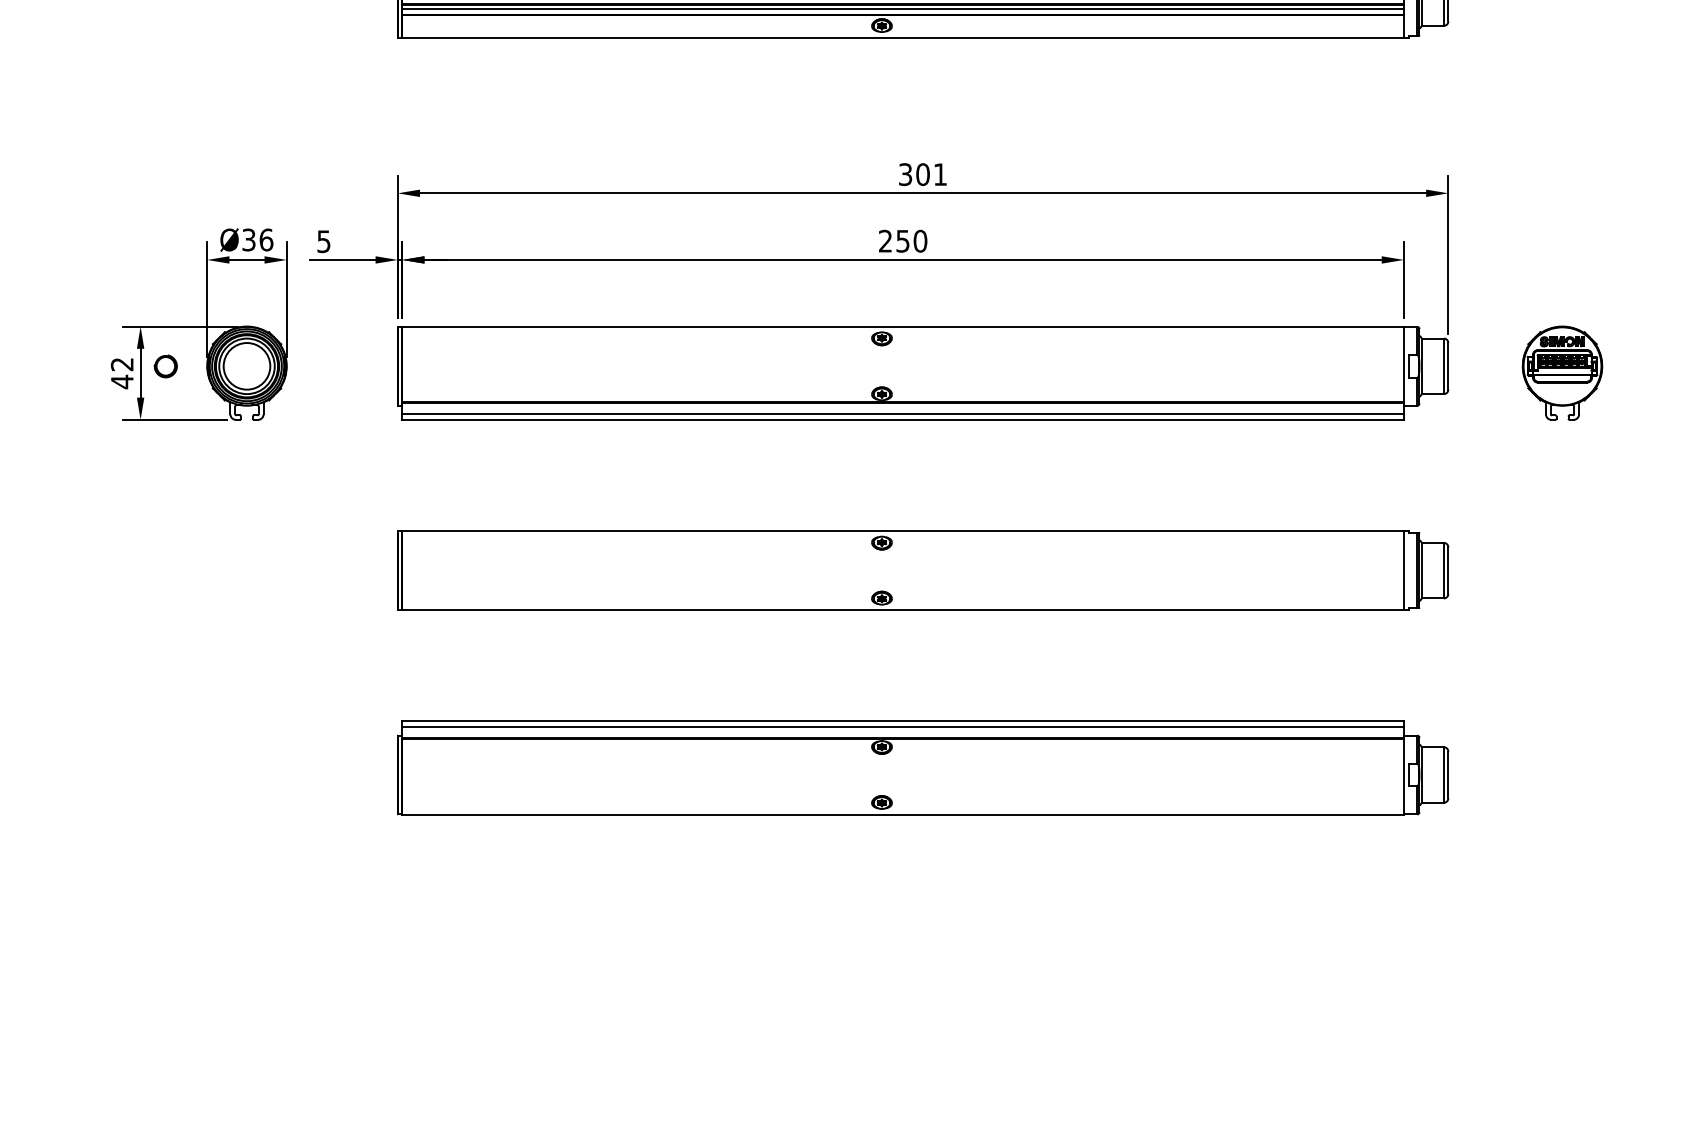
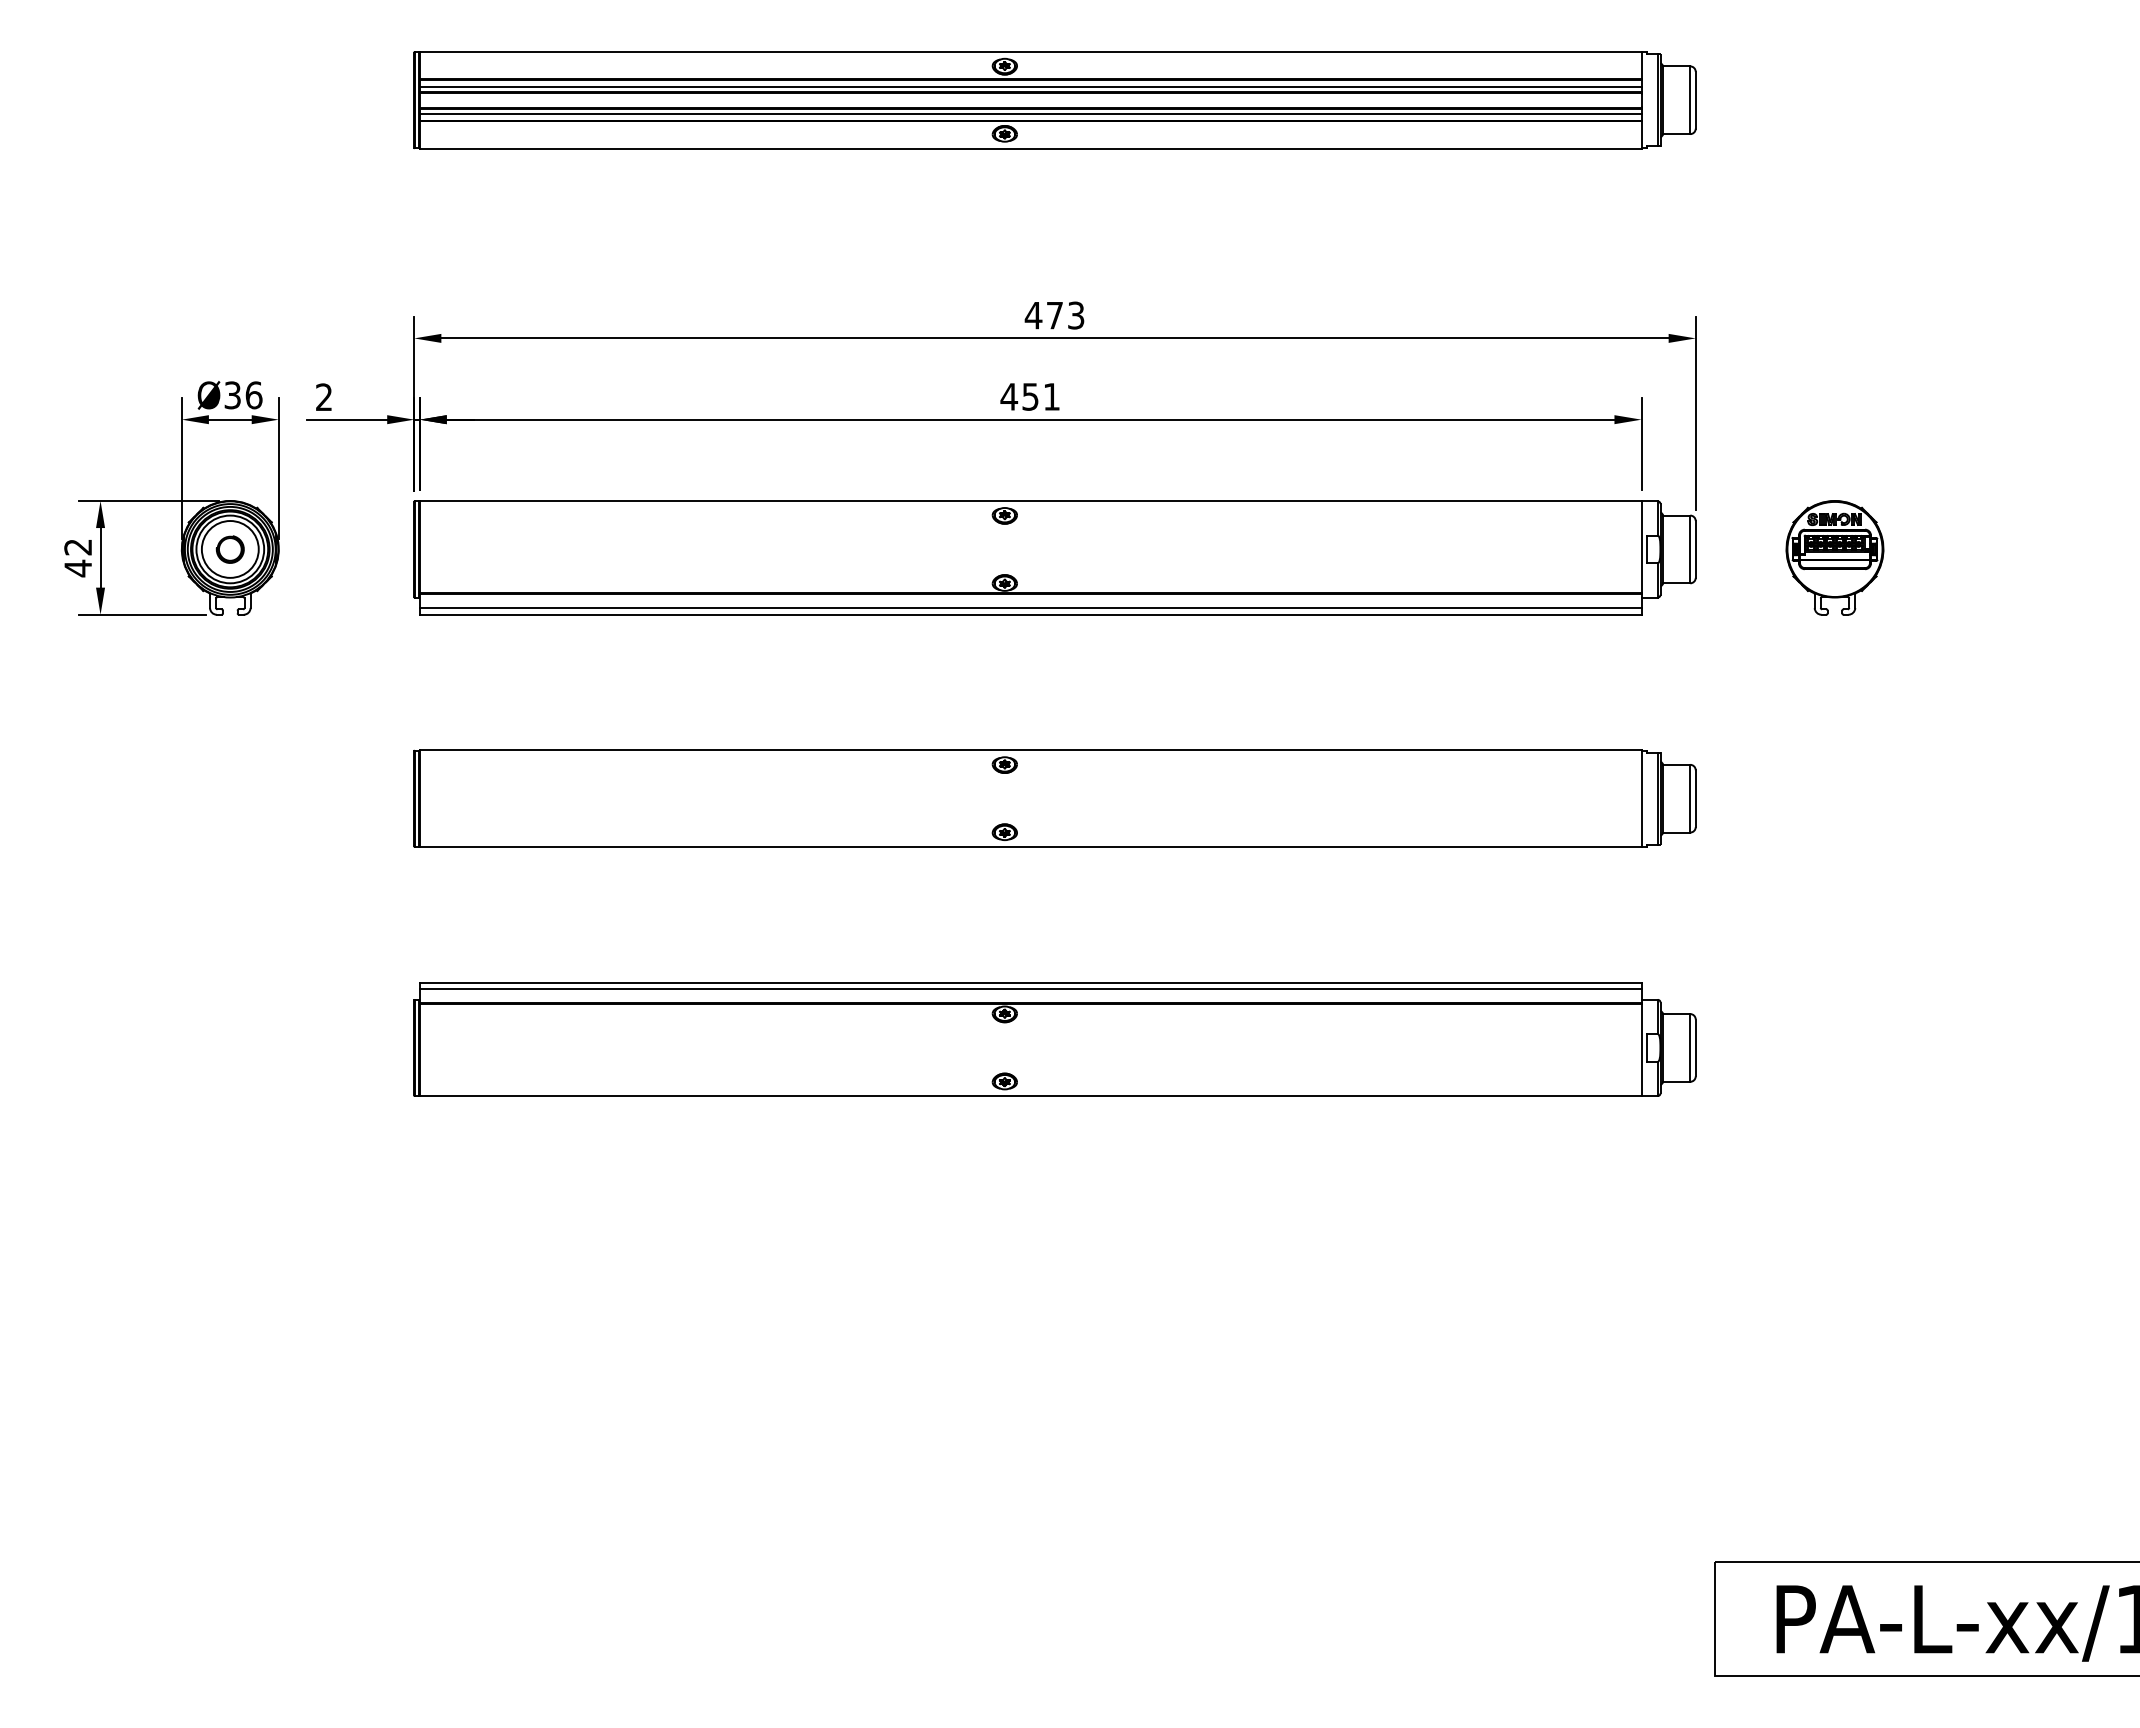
text: (922, 174) -> (1054, 315), 301 -> 473
text: (902, 240) -> (1030, 396), 250 -> 451
text: (323, 241) -> (323, 397), 5 -> 2
part: (165, 366) -> (229, 549), moved

